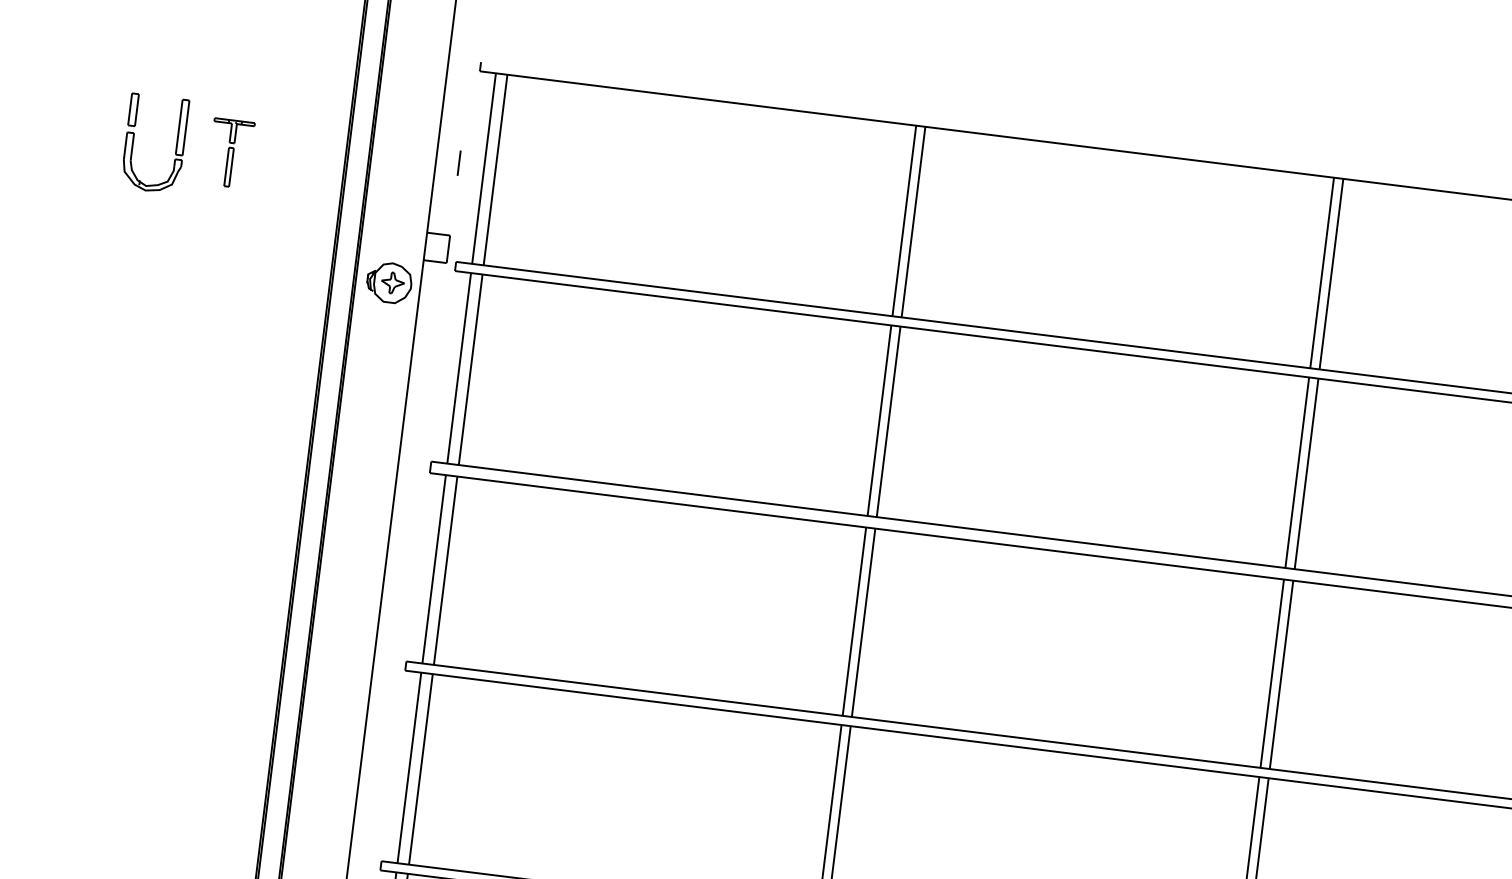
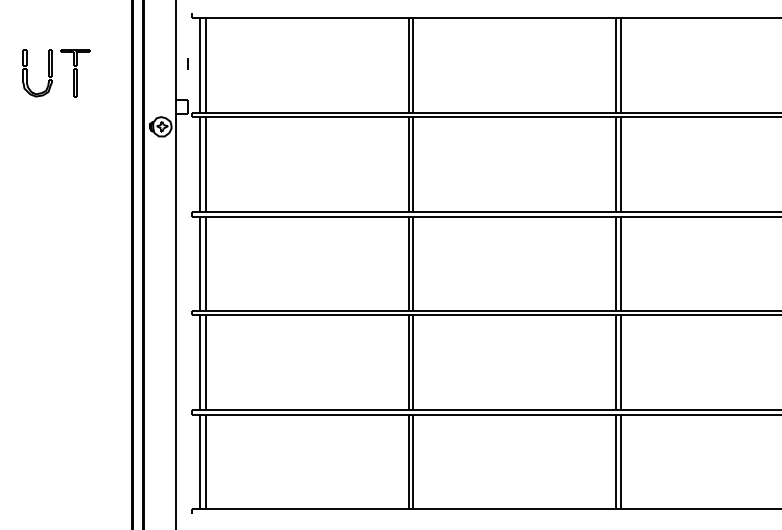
part: (231, 153) -> (75, 73), size x1.43

